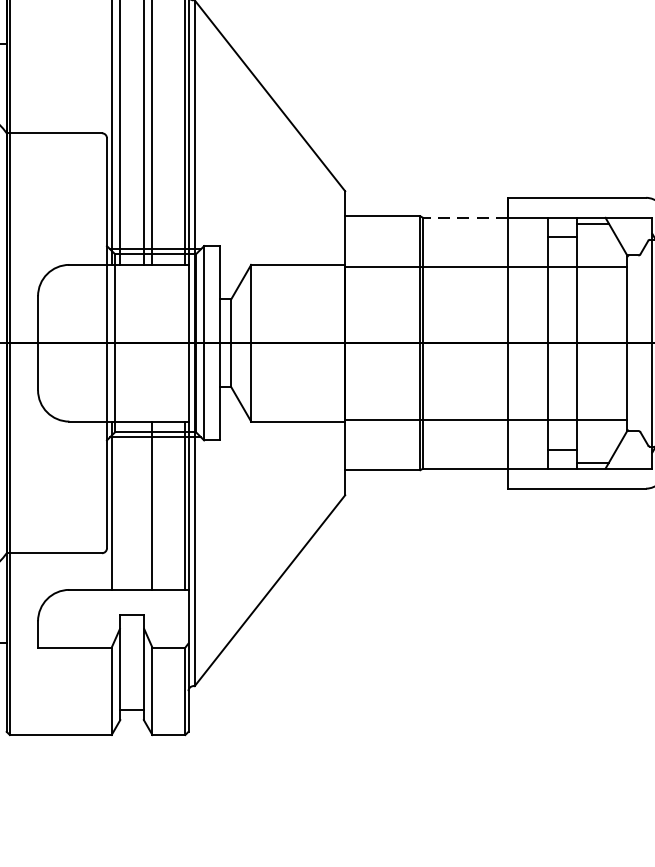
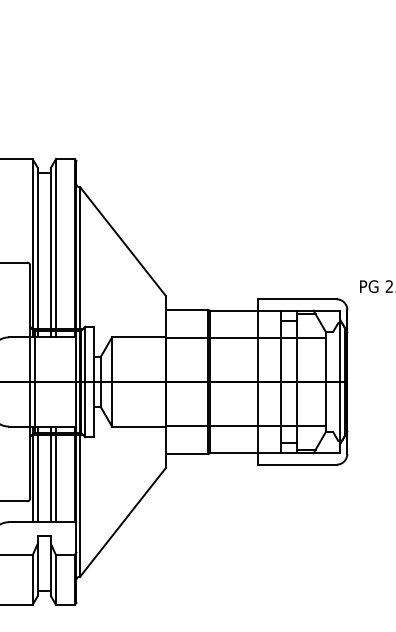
line: (464, 217) -> (233, 310), dashed -> solid
line: (120, 505) -> (37, 474), added
line: (144, 505) -> (51, 474), added

